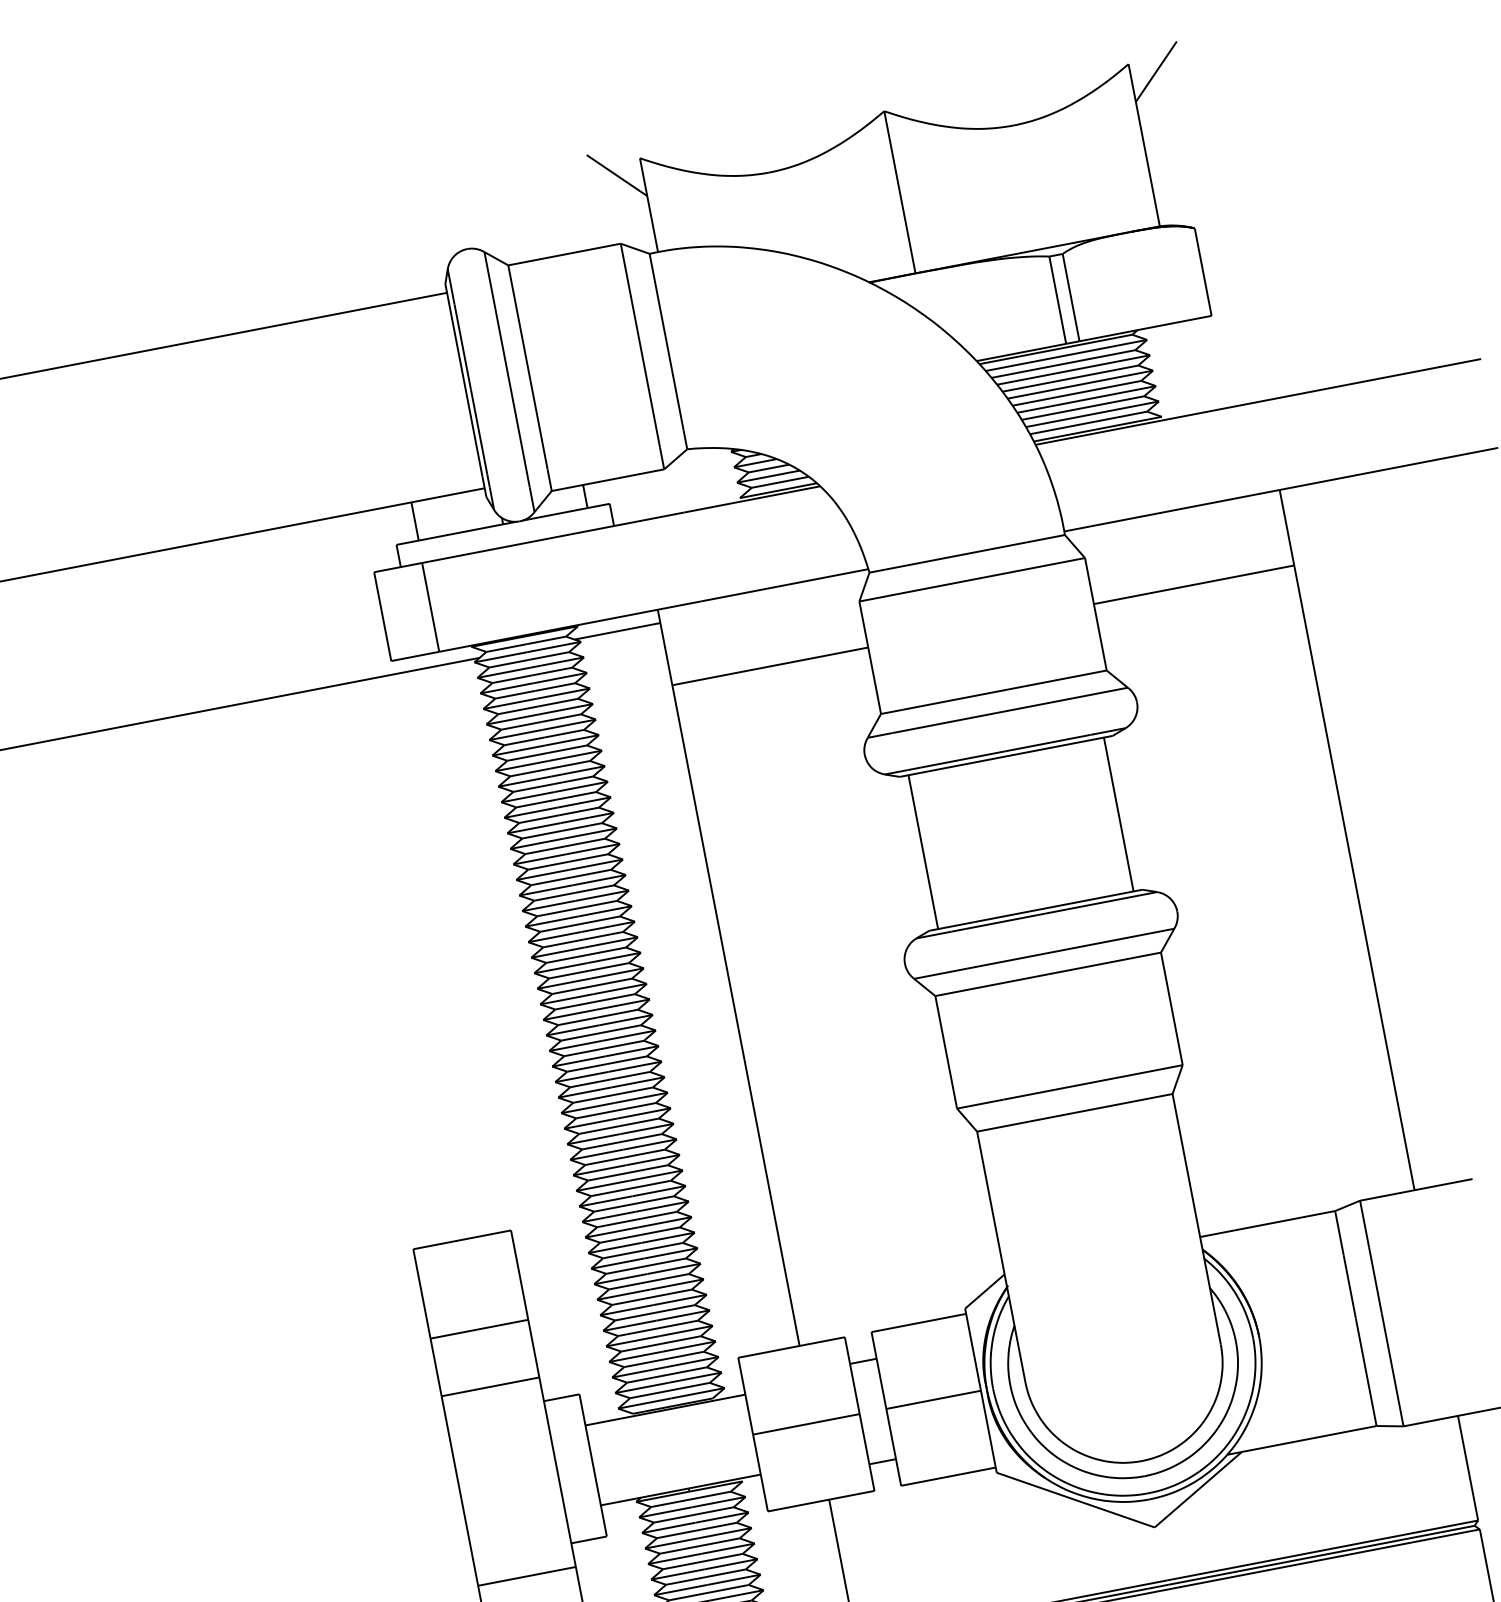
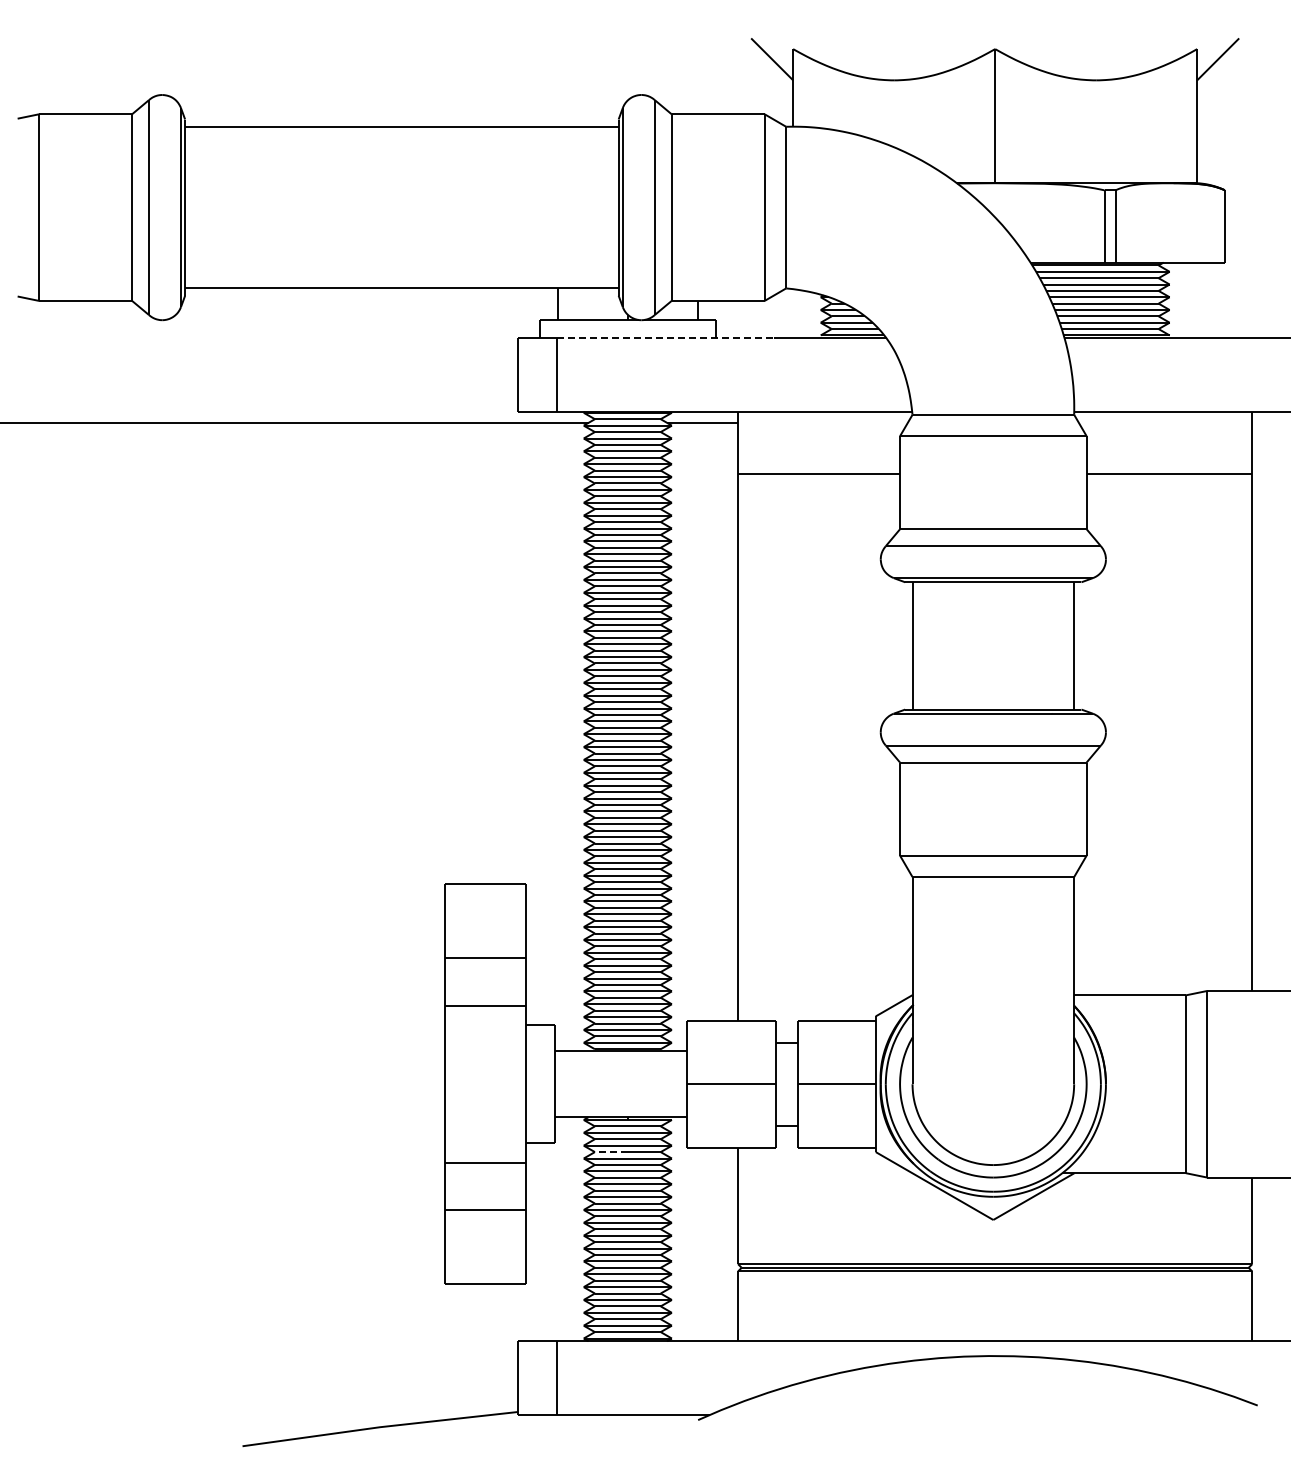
line: (554, 537) -> (666, 338), solid -> dashed
line: (676, 1535) -> (610, 1152), solid -> dashed

